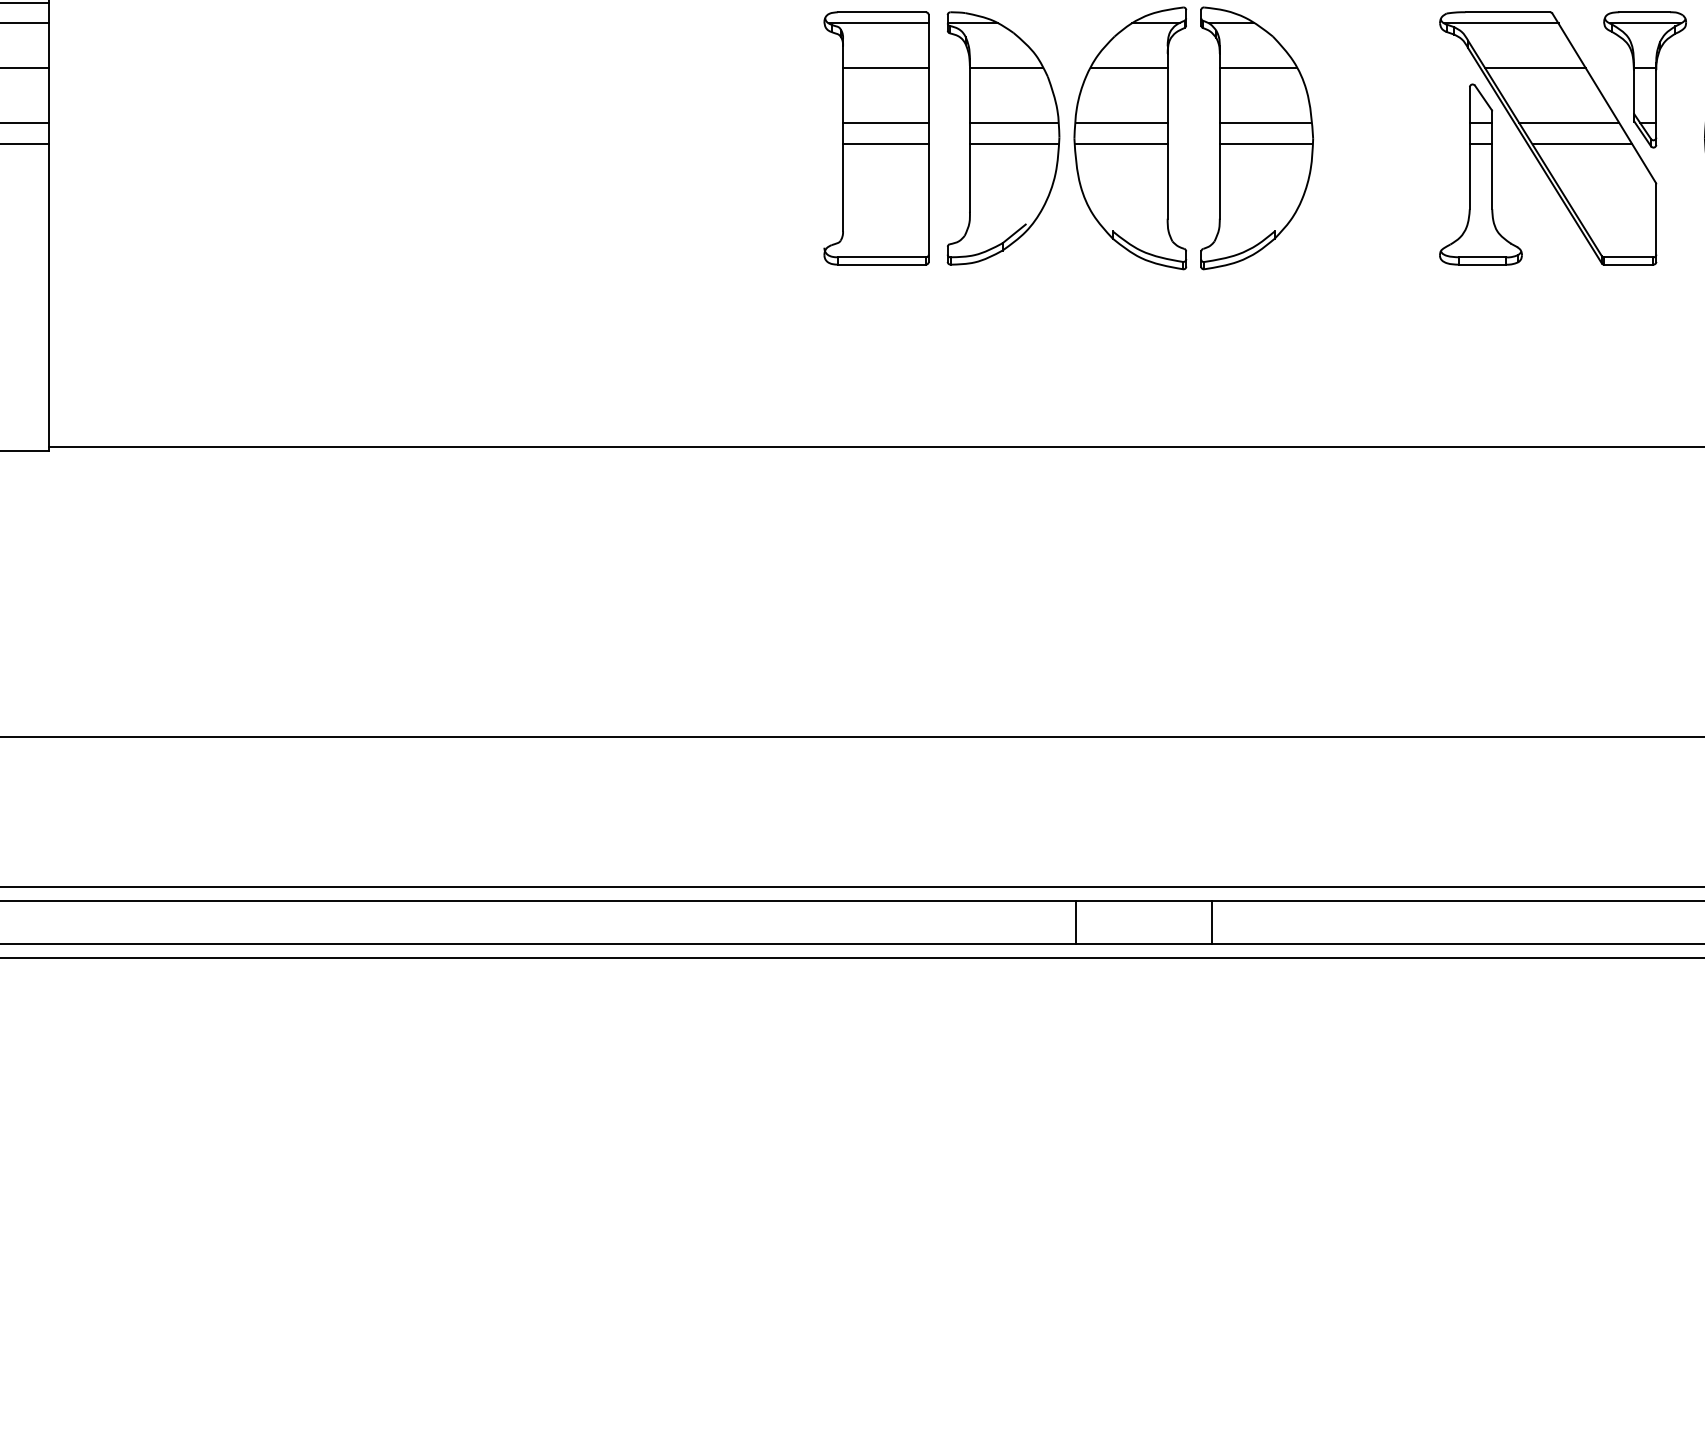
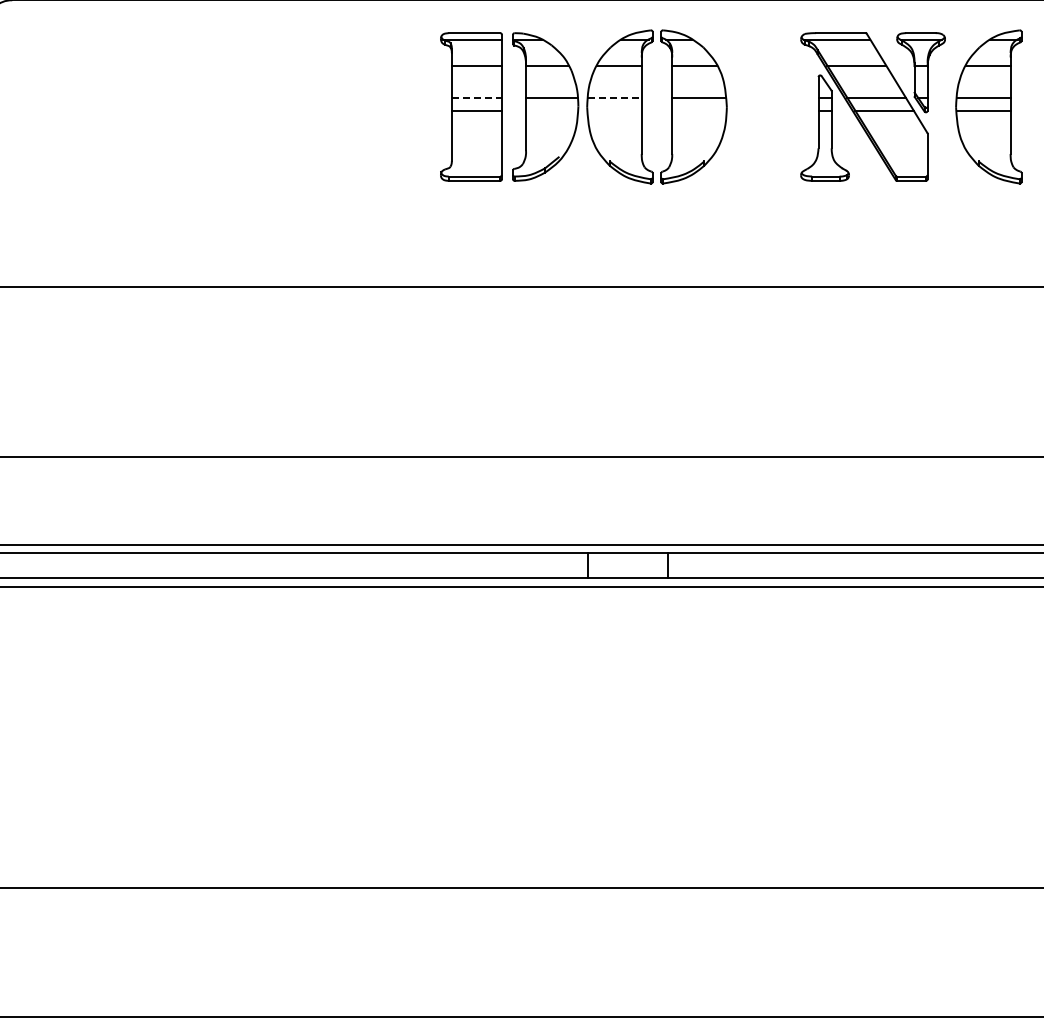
line: (886, 122) -> (477, 97), solid -> dashed
line: (1121, 122) -> (614, 97), solid -> dashed
line: (1013, 144) -> (551, 110), removed
line: (1121, 144) -> (614, 110), removed
line: (1266, 144) -> (699, 110), removed

